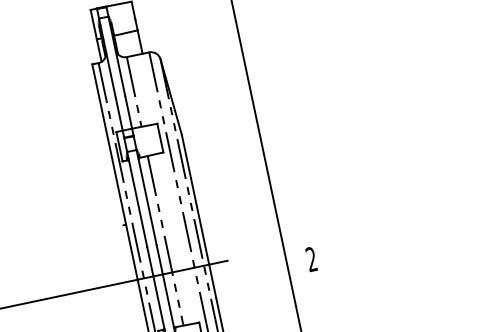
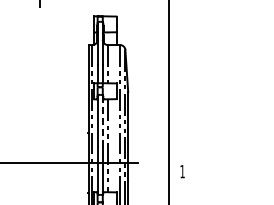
line: (146, 200) -> (102, 122), solid -> dashed
text: (311, 259) -> (182, 171), 2 -> 1

